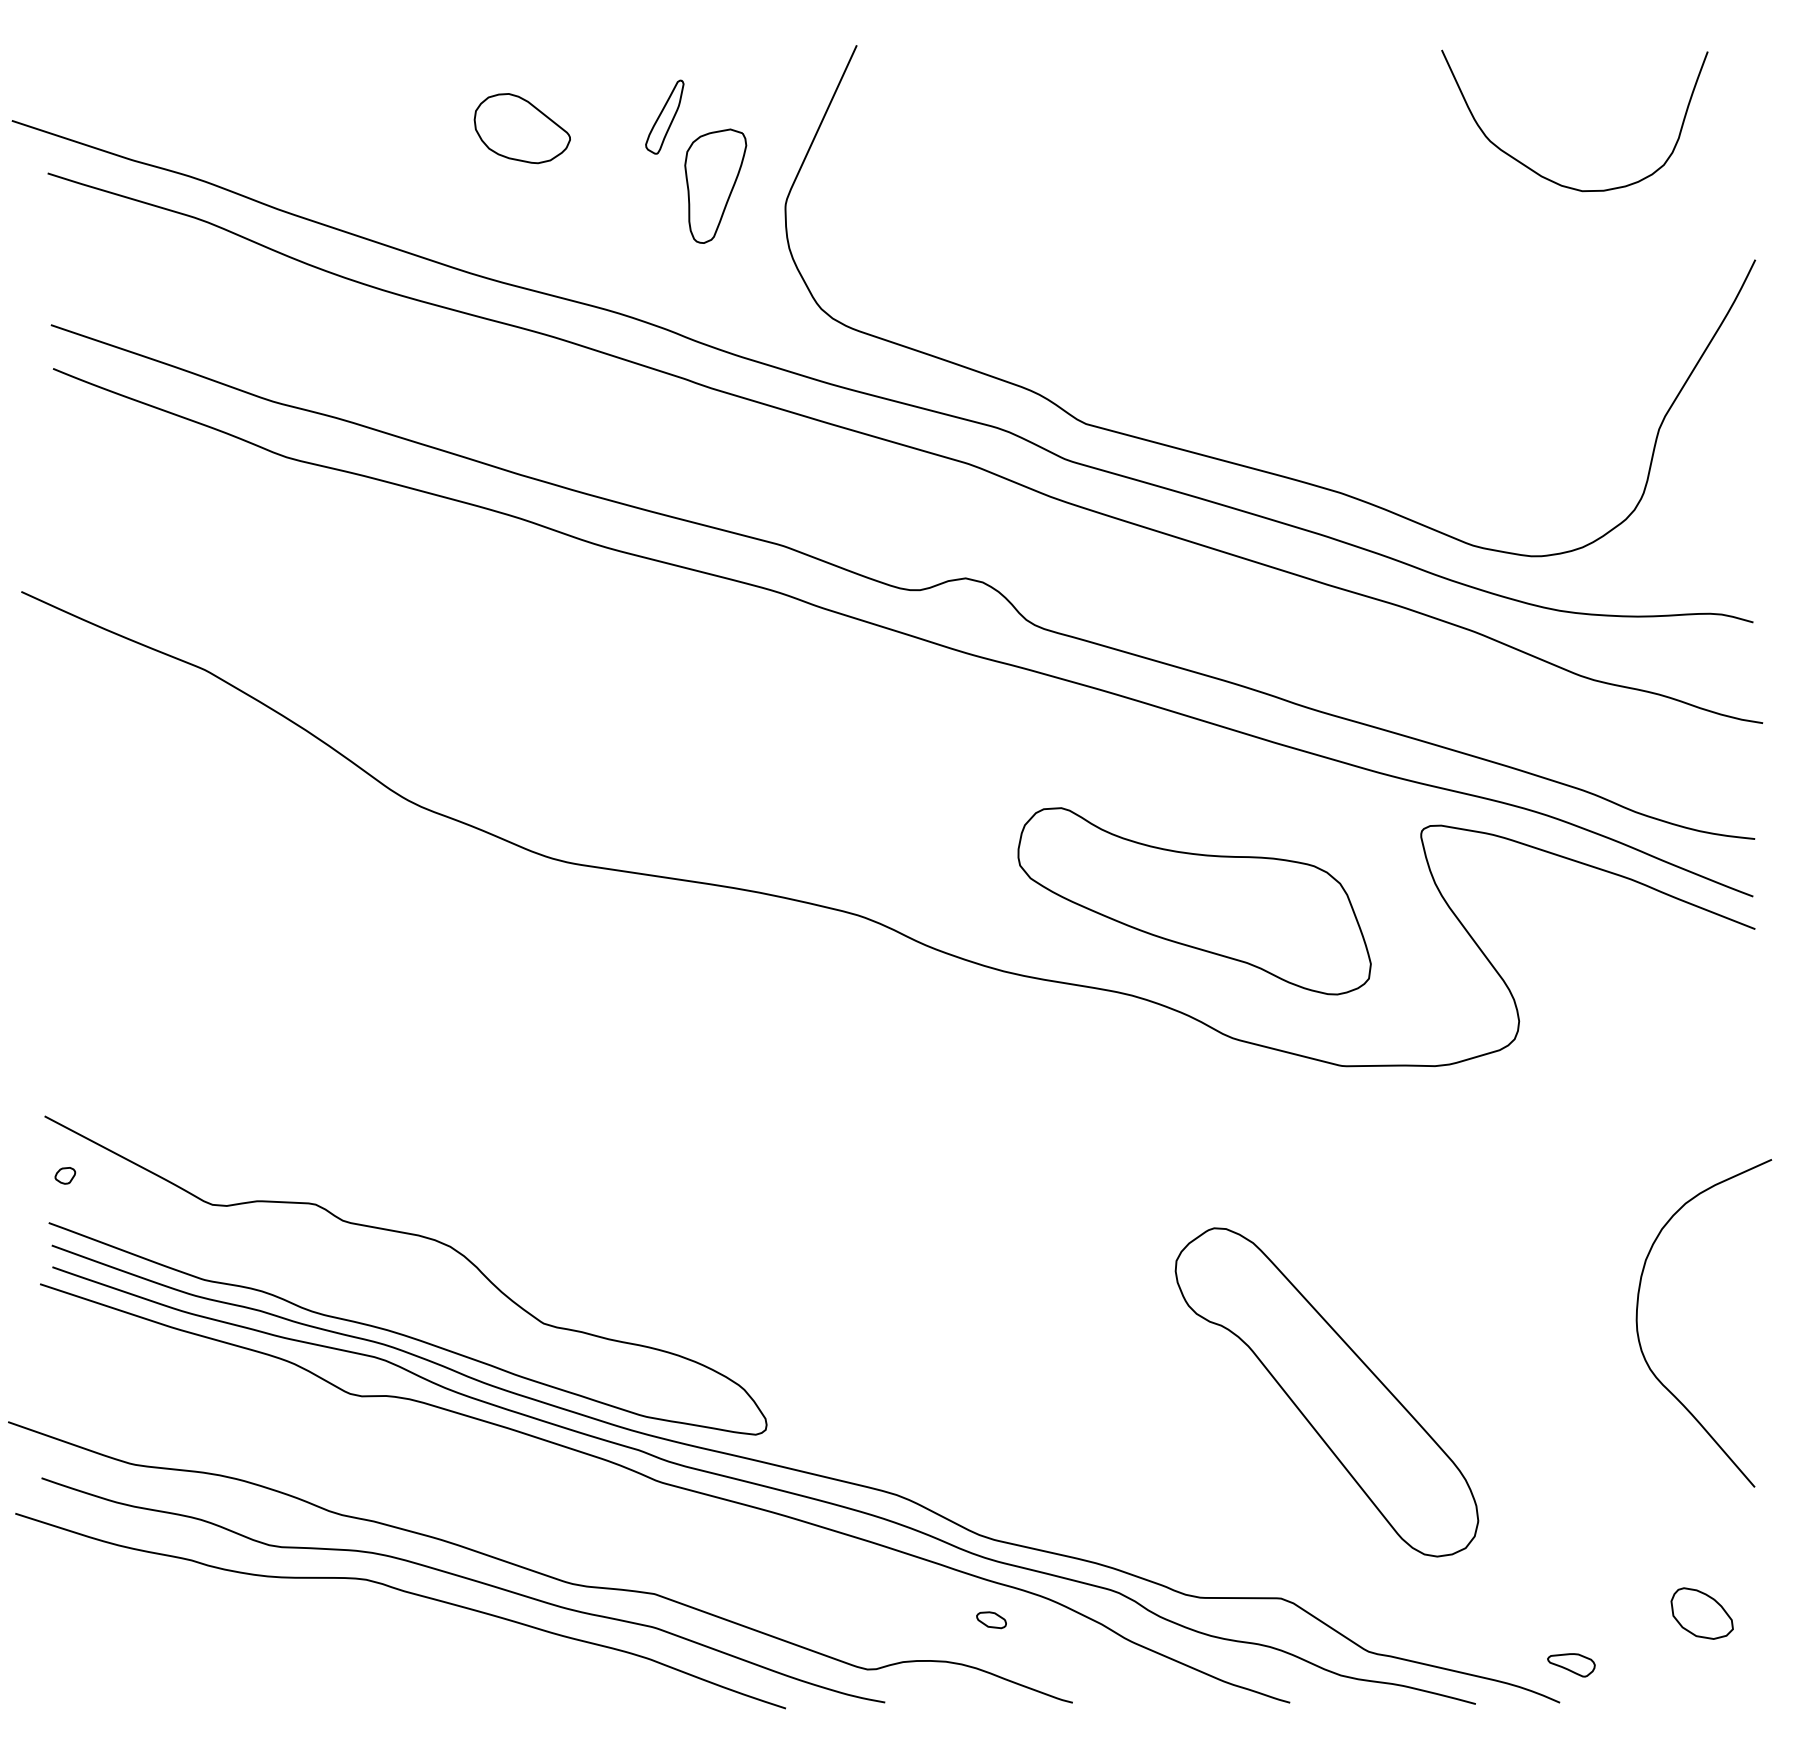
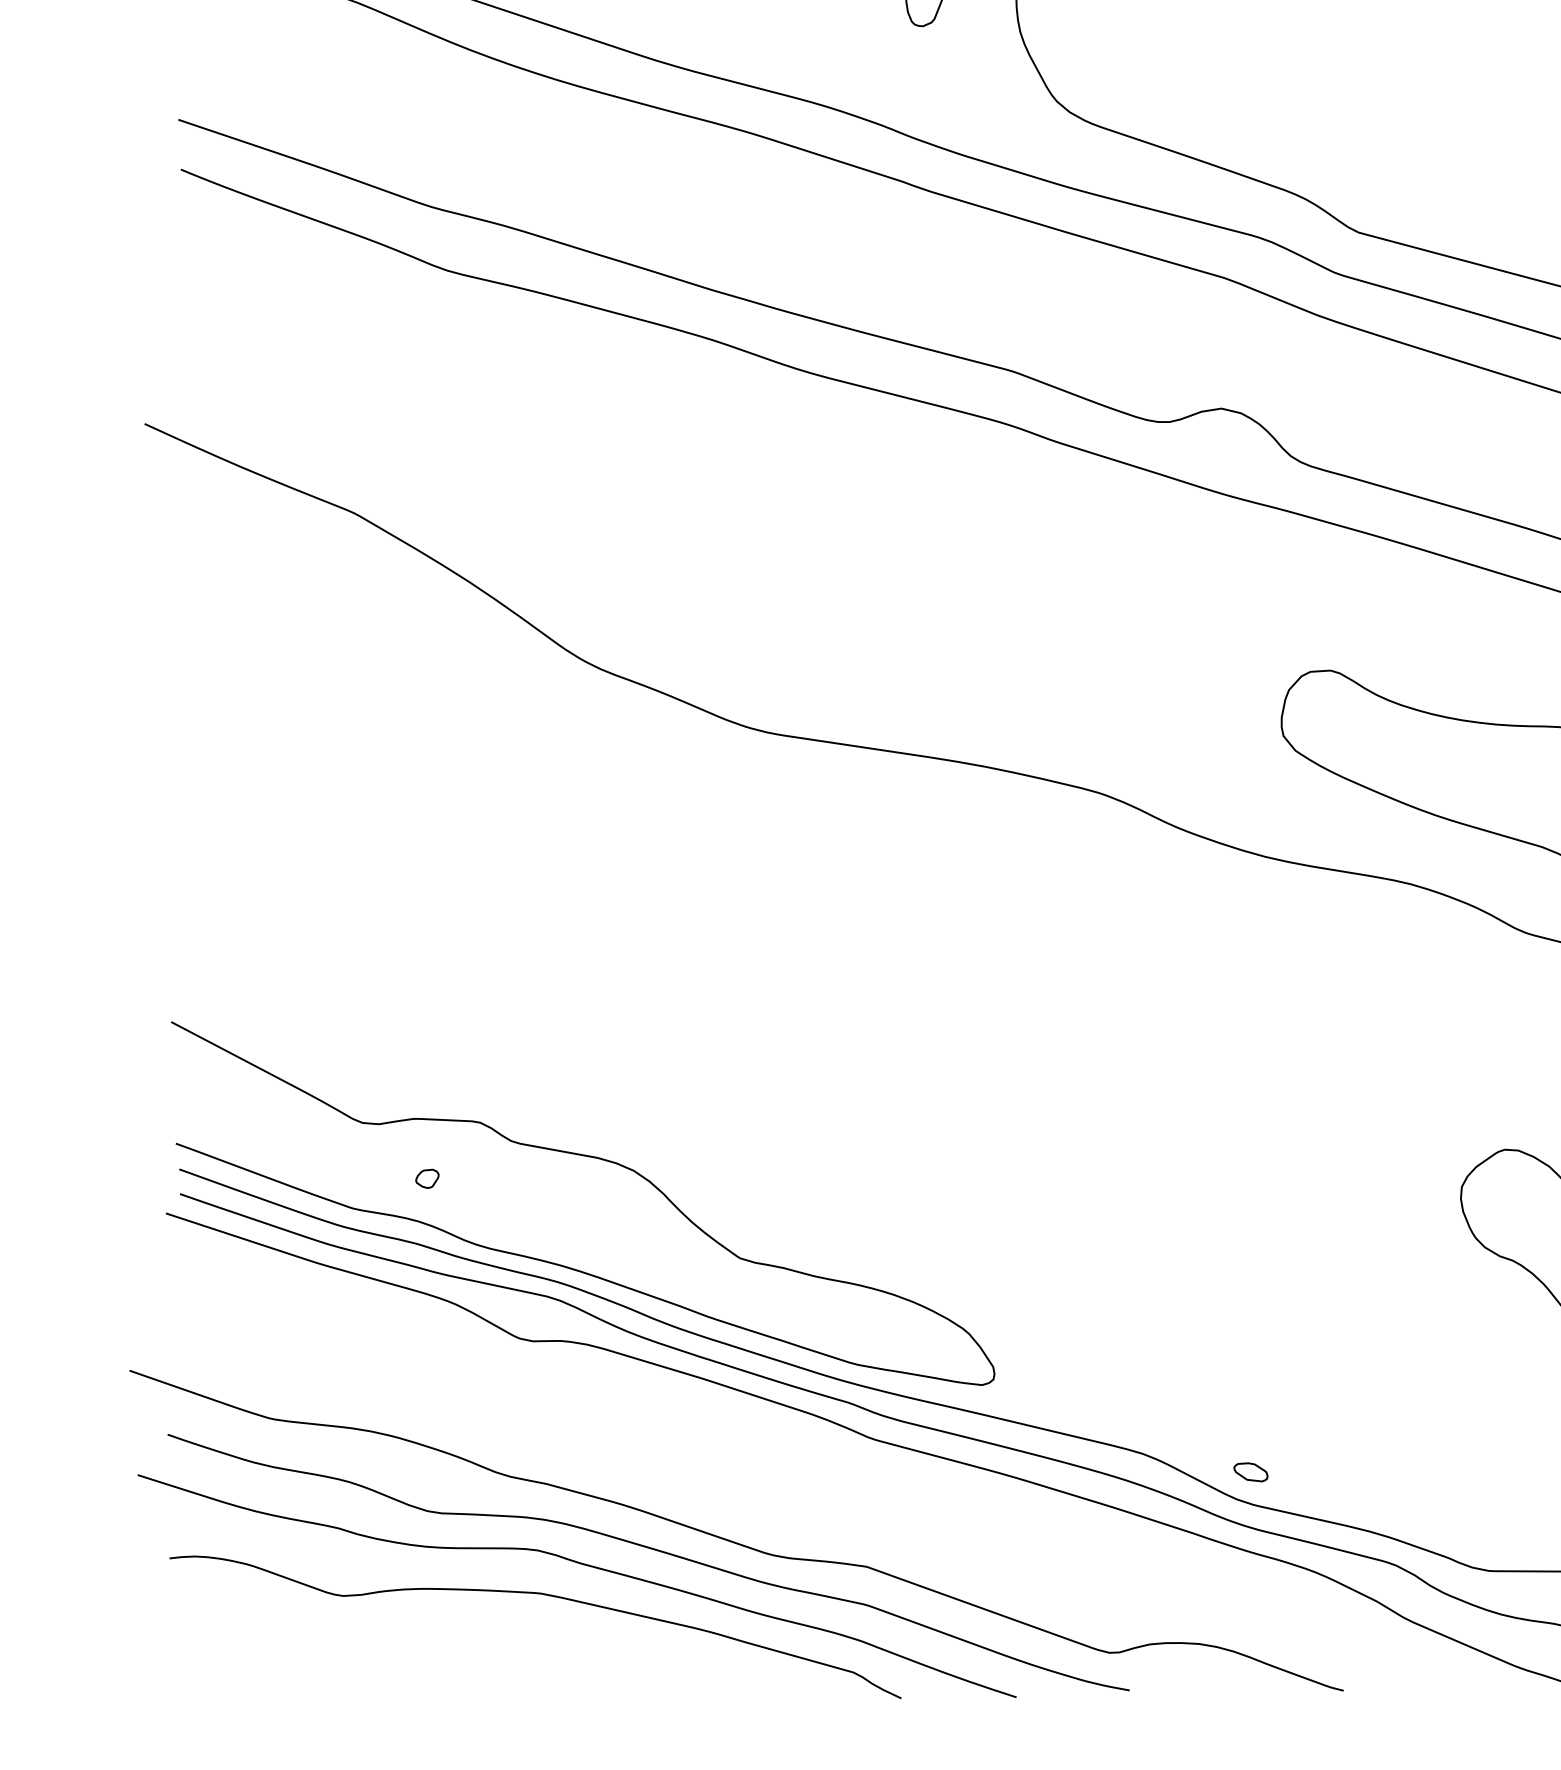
part: (65, 1175) -> (427, 1178), moved
curve: (364, 1618) -> (535, 1594), added
part: (991, 1620) -> (1250, 1472), moved

